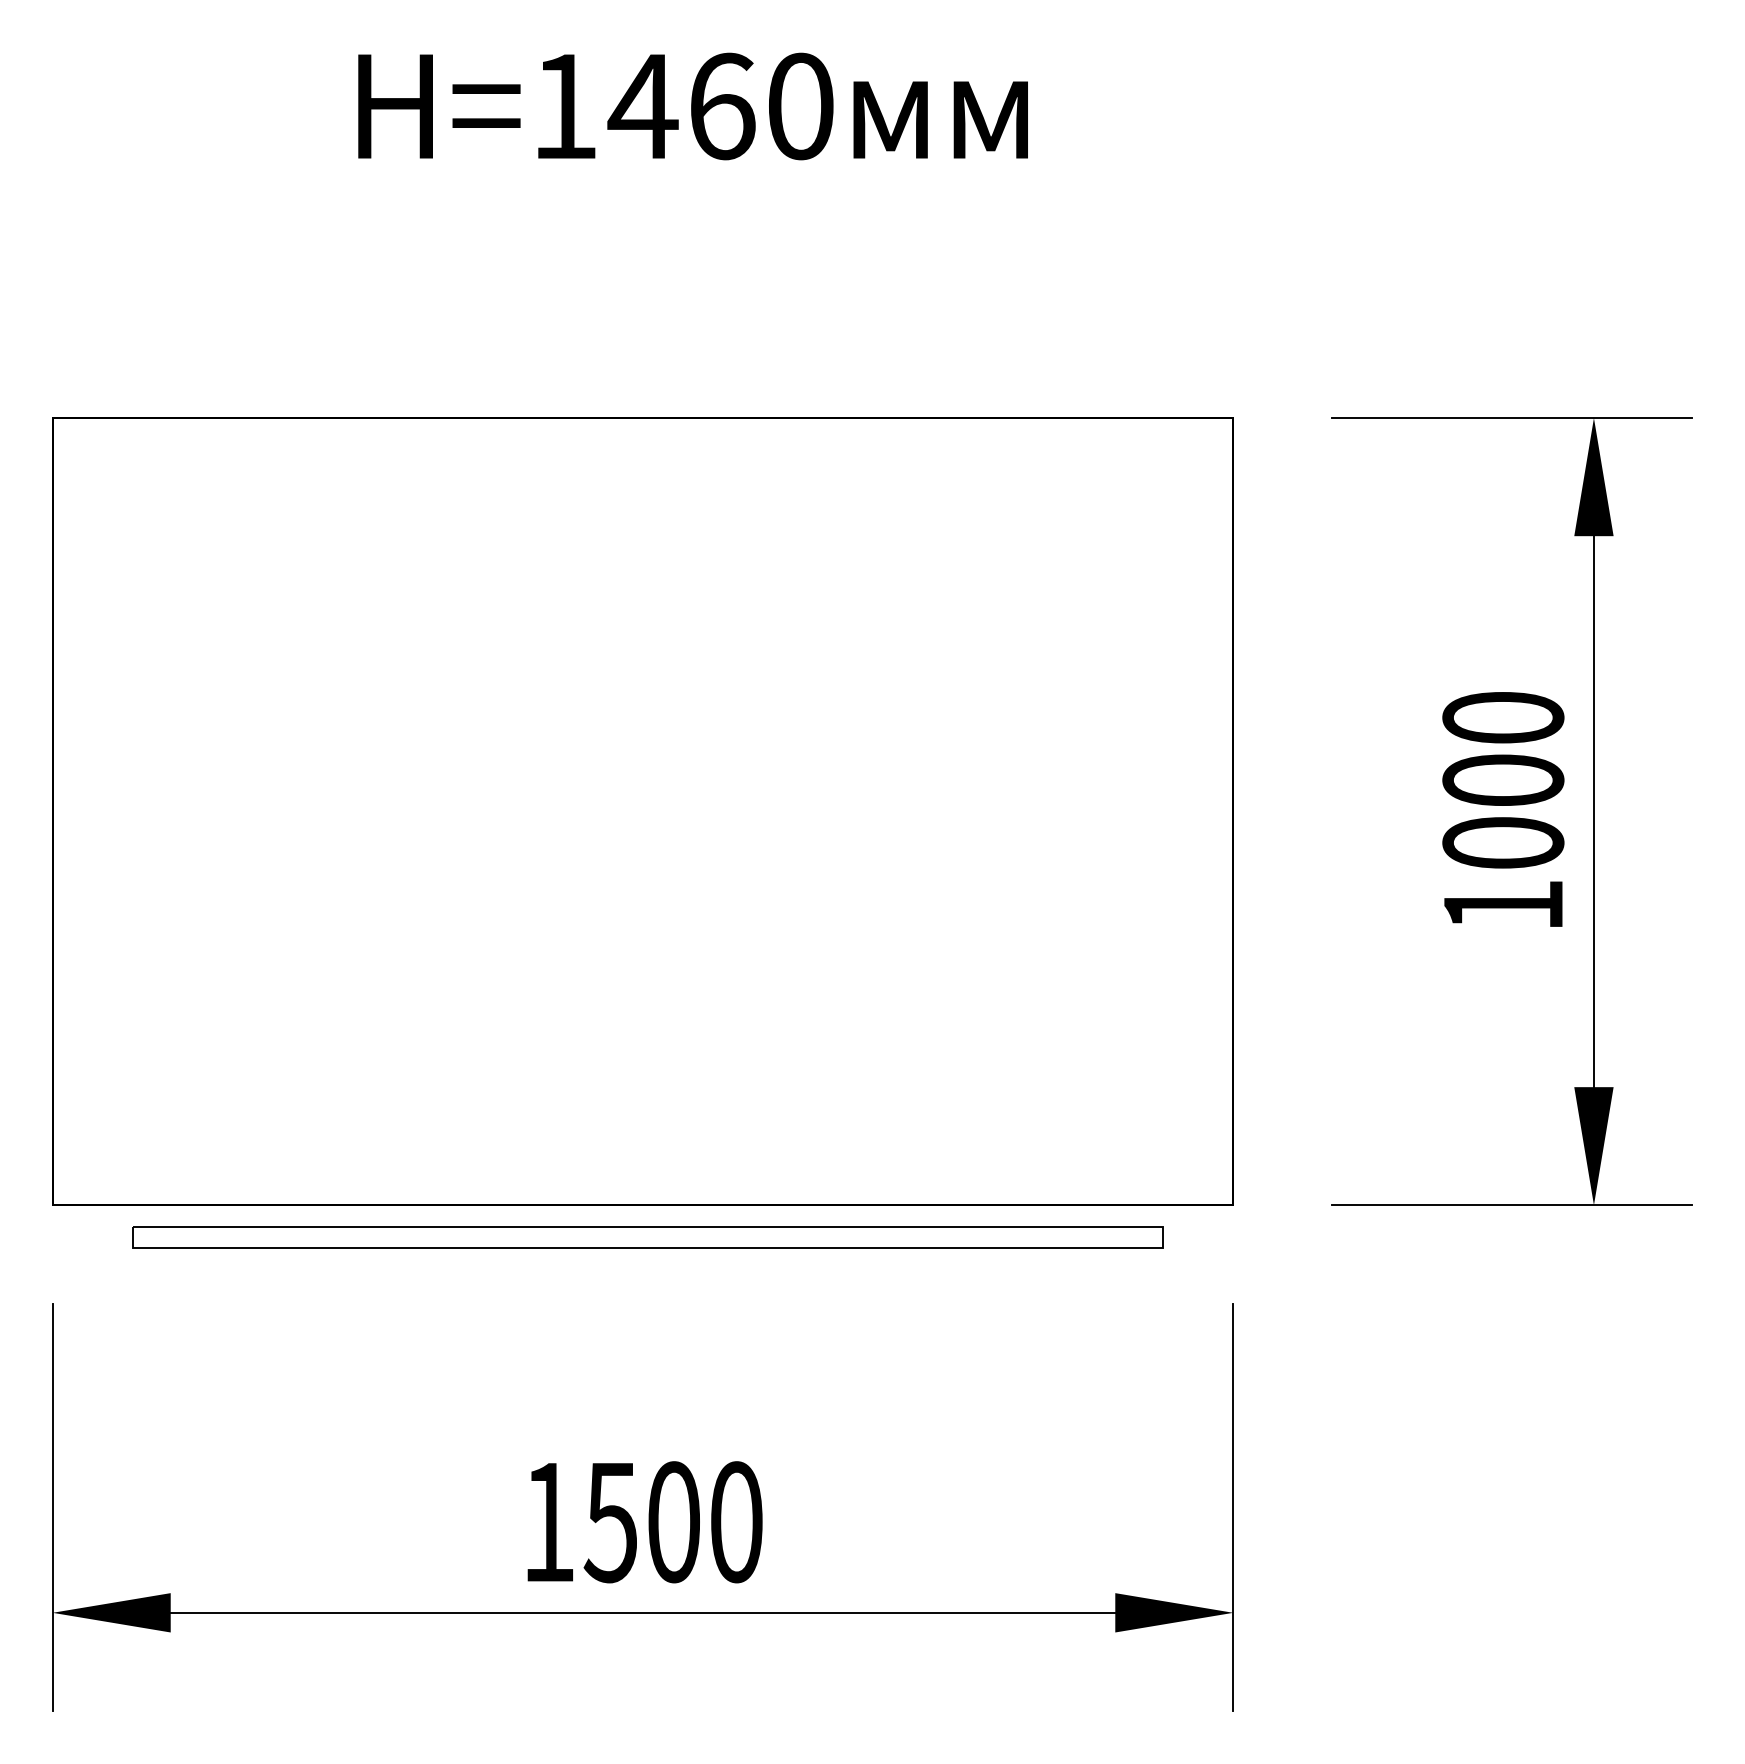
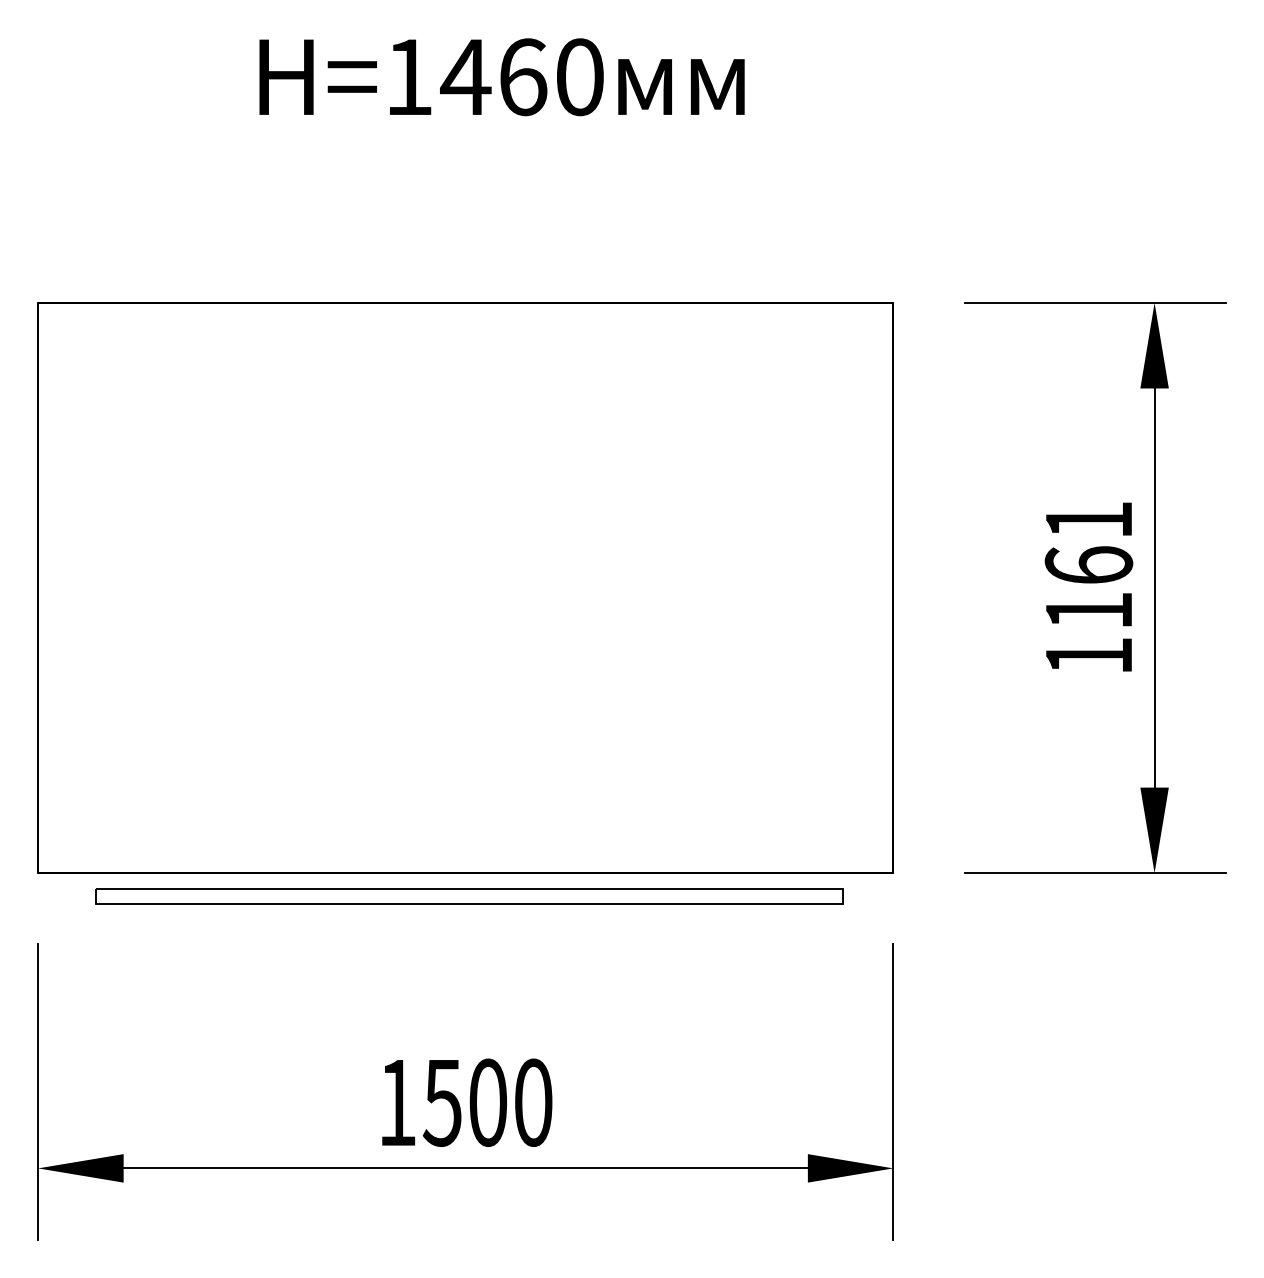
text: (1502, 780) -> (1088, 565), 1000 -> 1161

